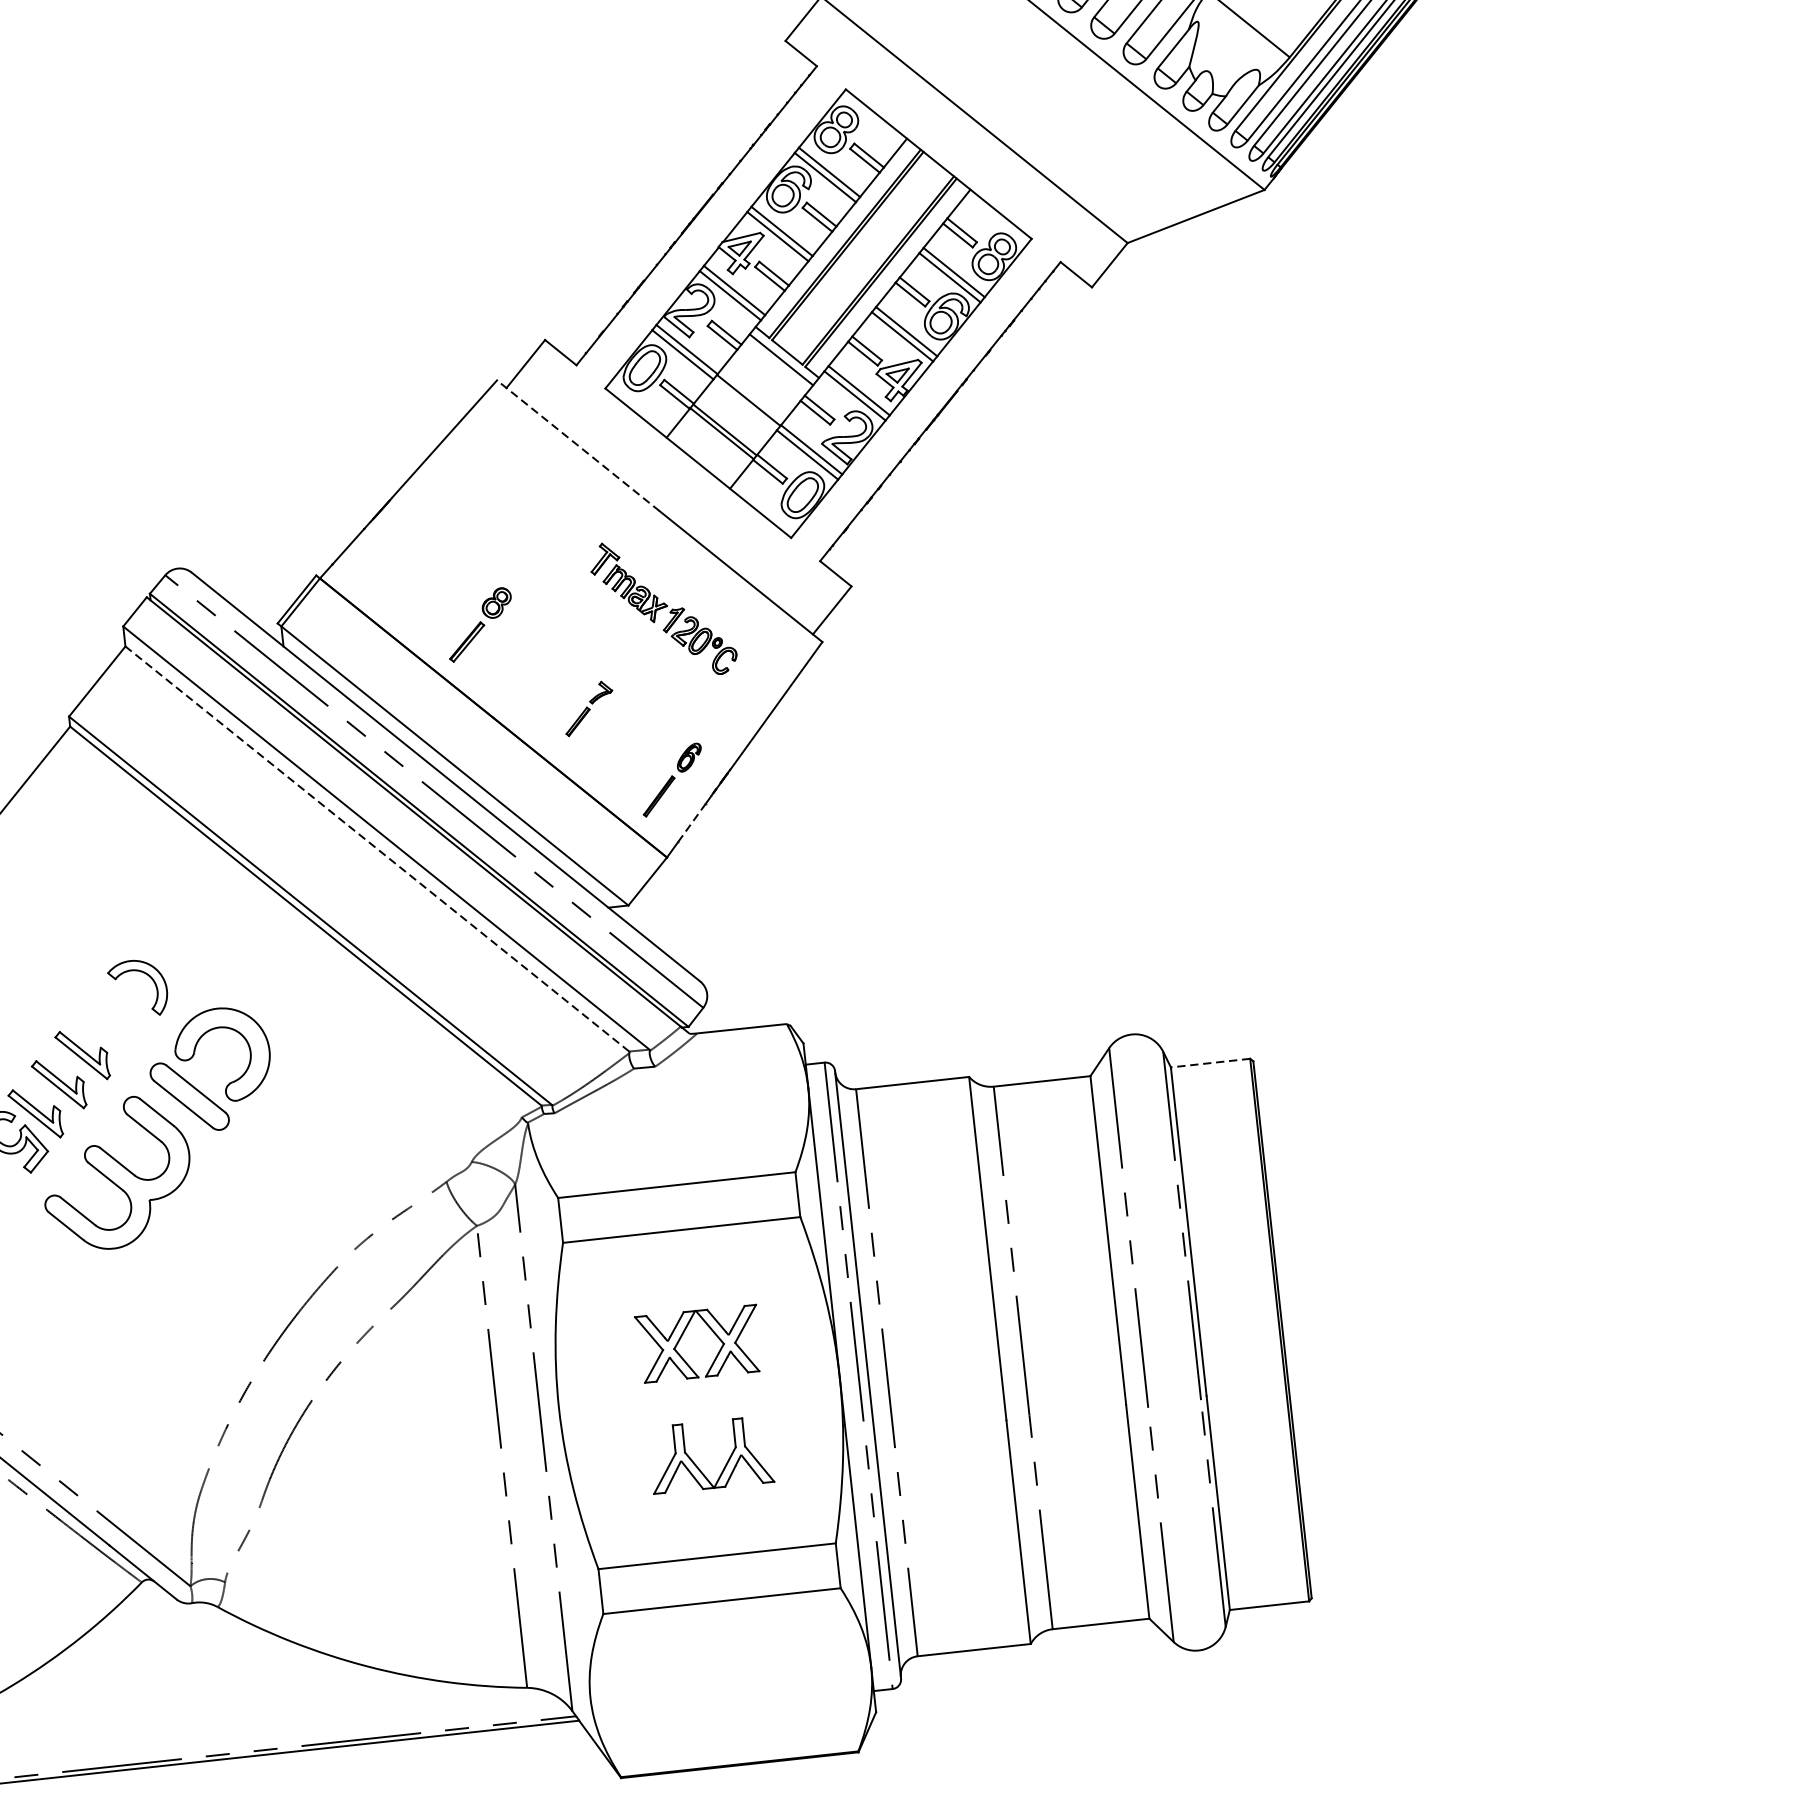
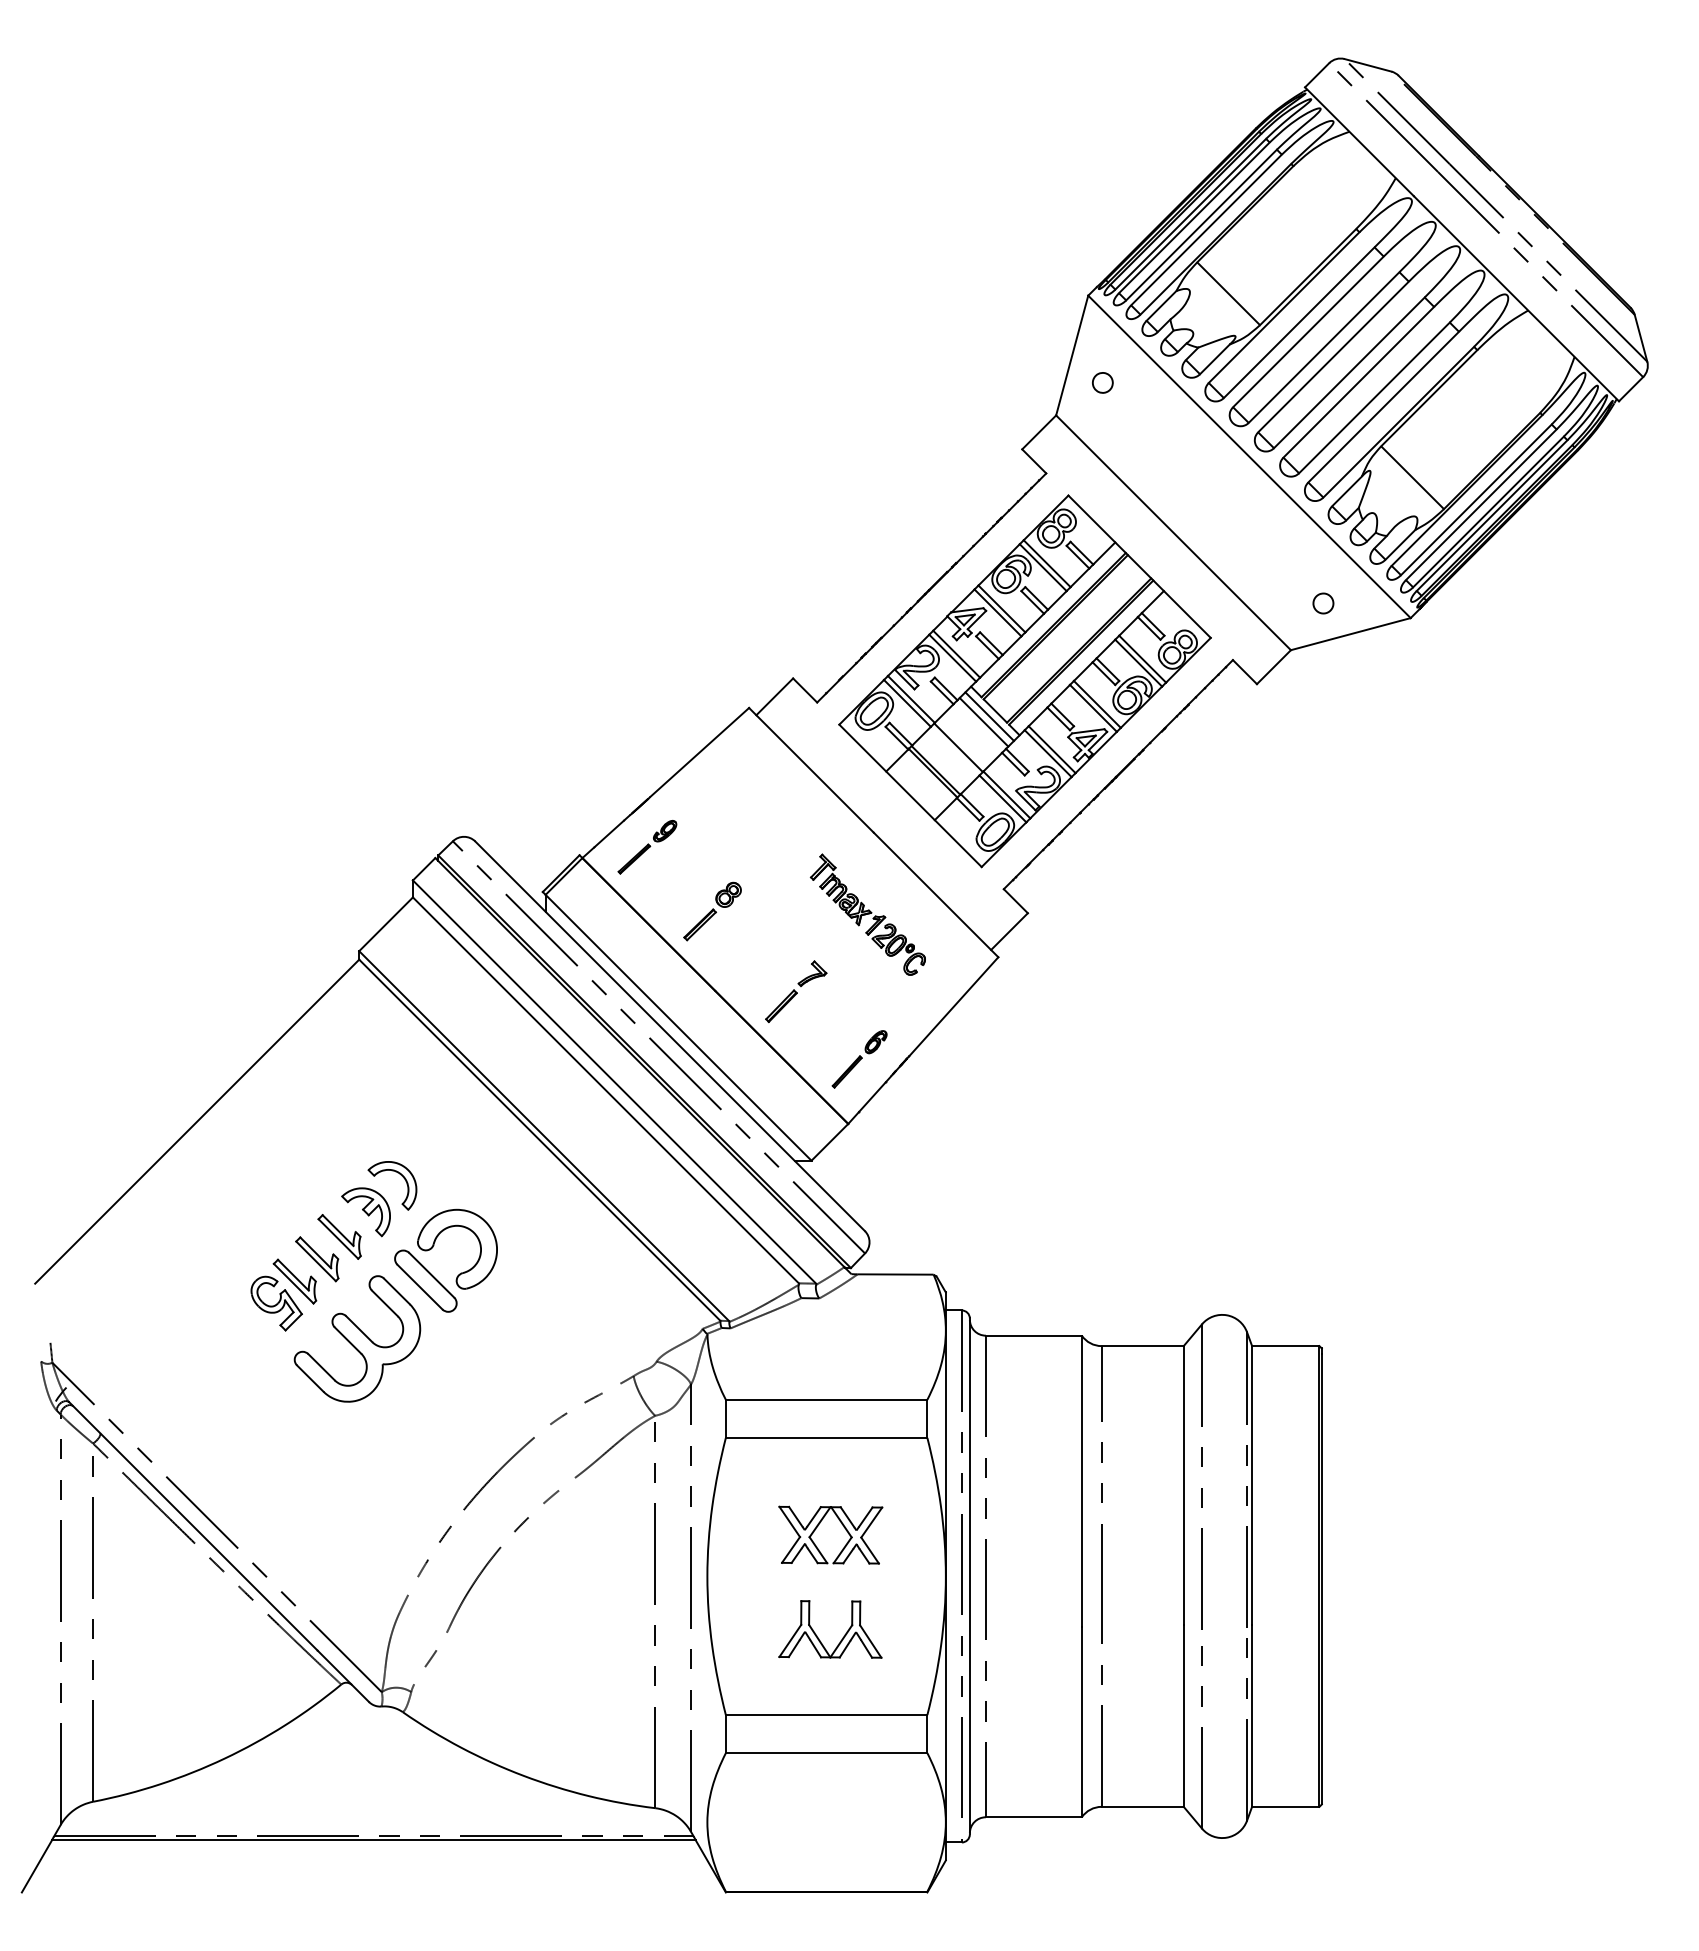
part: (1160, 183) -> (1323, 603), added
line: (774, 367) -> (983, 722), added
line: (578, 444) -> (811, 769), dashed -> solid
part: (395, 557) -> (647, 847), added
part: (589, 708) -> (796, 991), size x1.43
line: (692, 823) -> (872, 1097), dashed -> solid
line: (376, 849) -> (605, 1090), dashed -> solid
part: (109, 1023) -> (365, 1212), added
line: (1210, 1063) -> (1285, 1346), dashed -> solid

